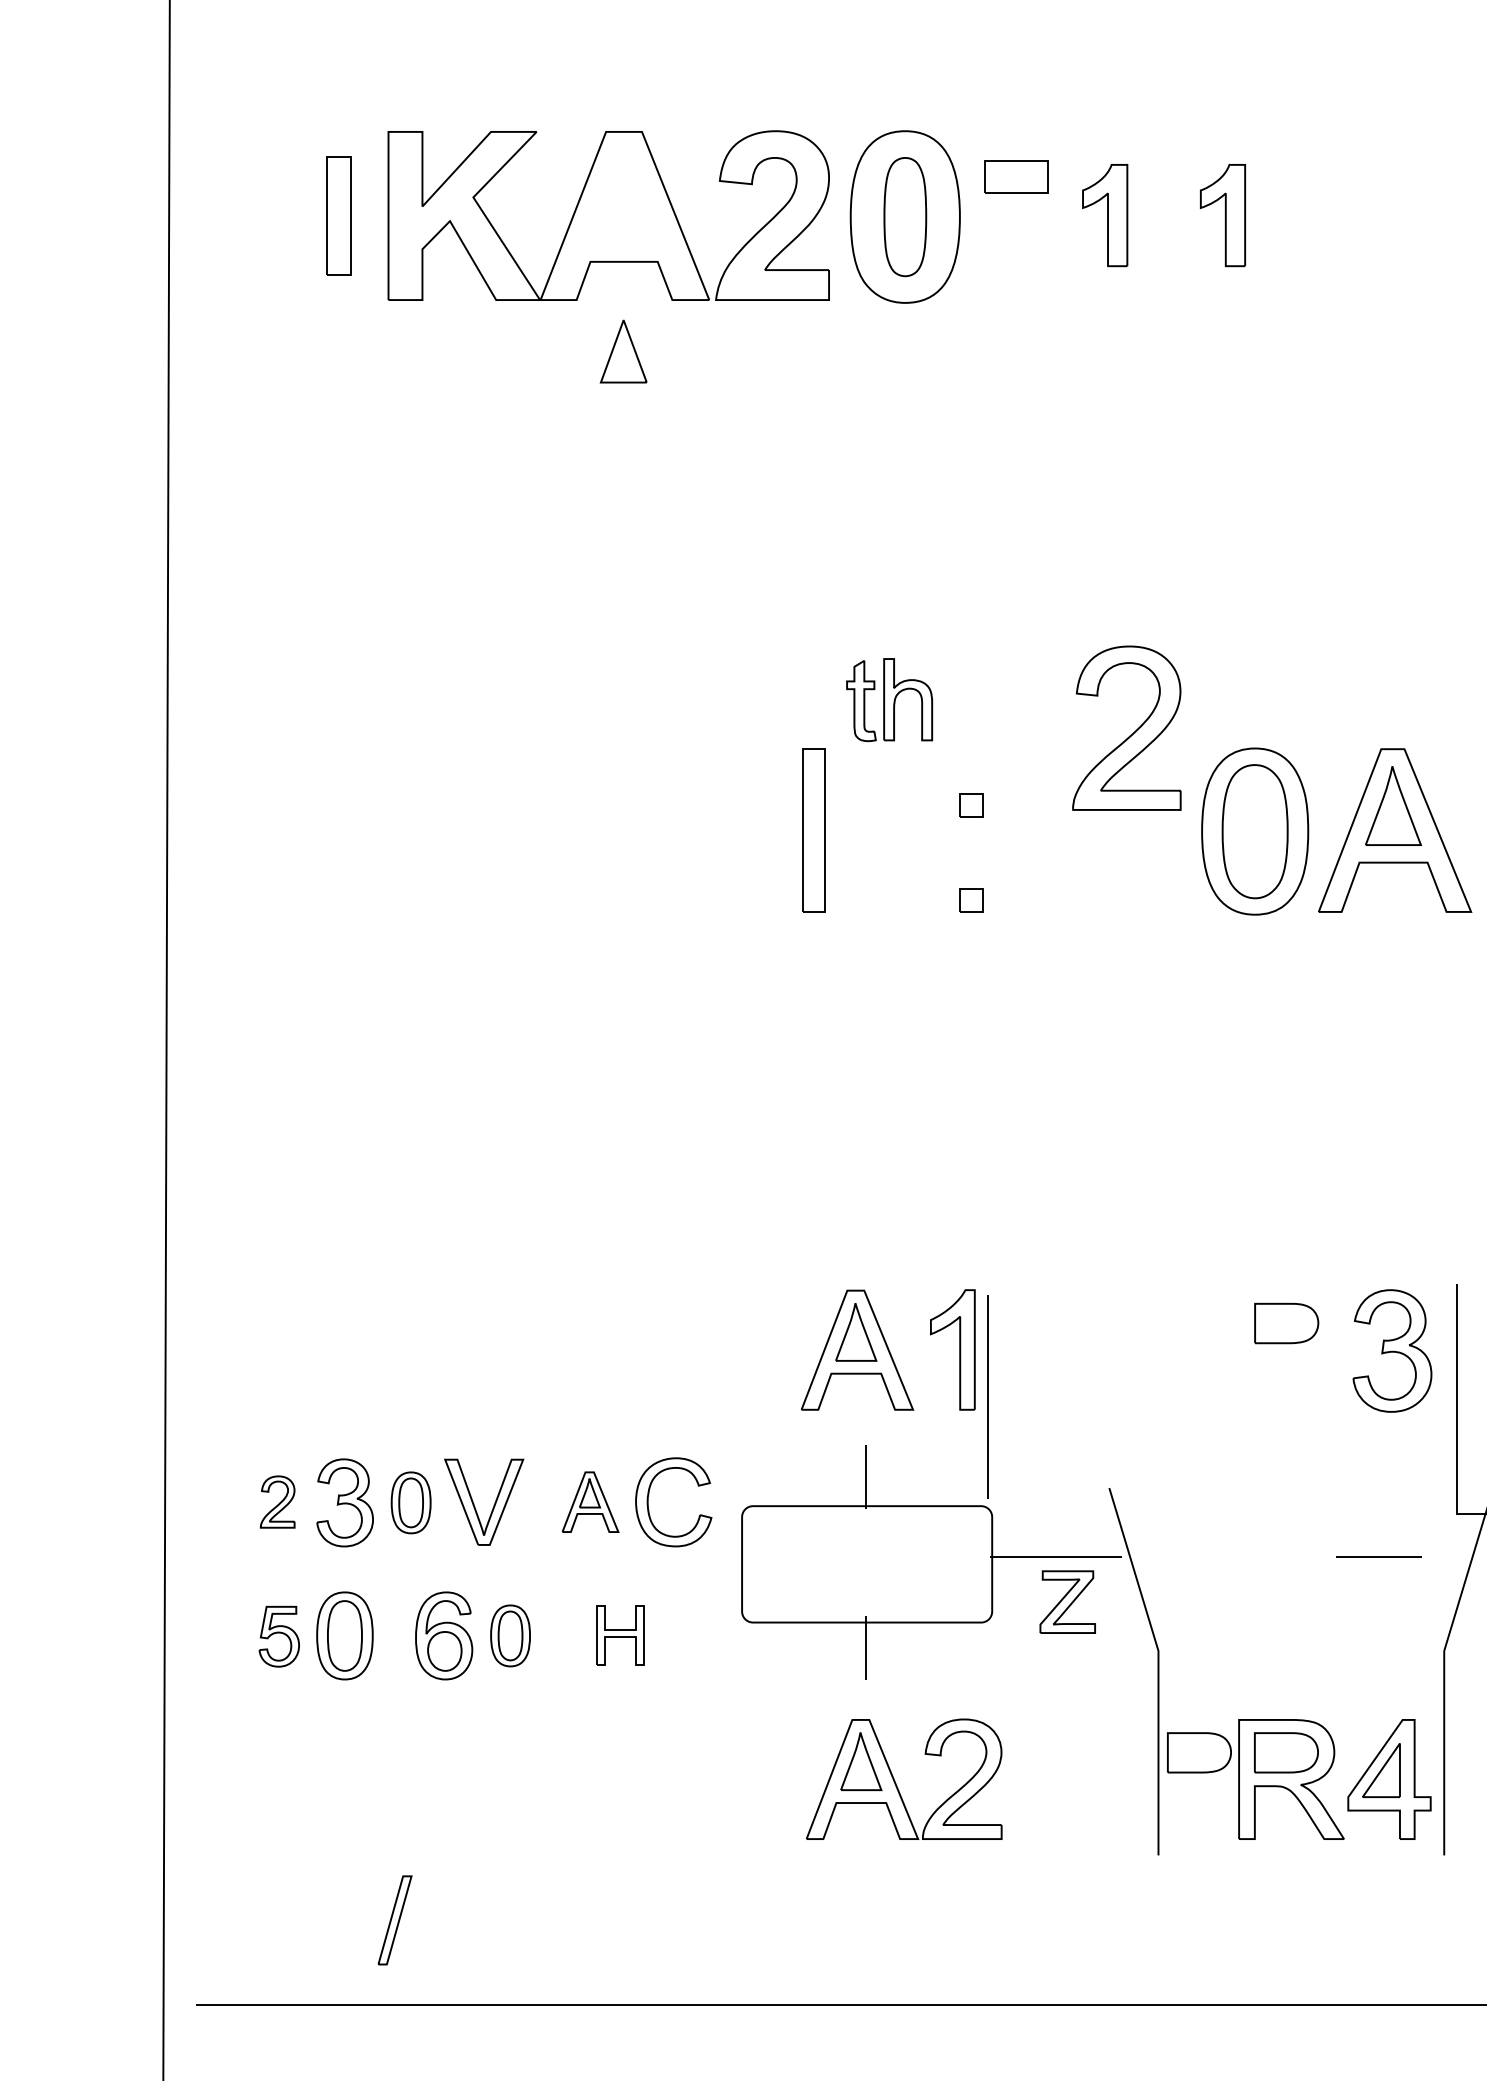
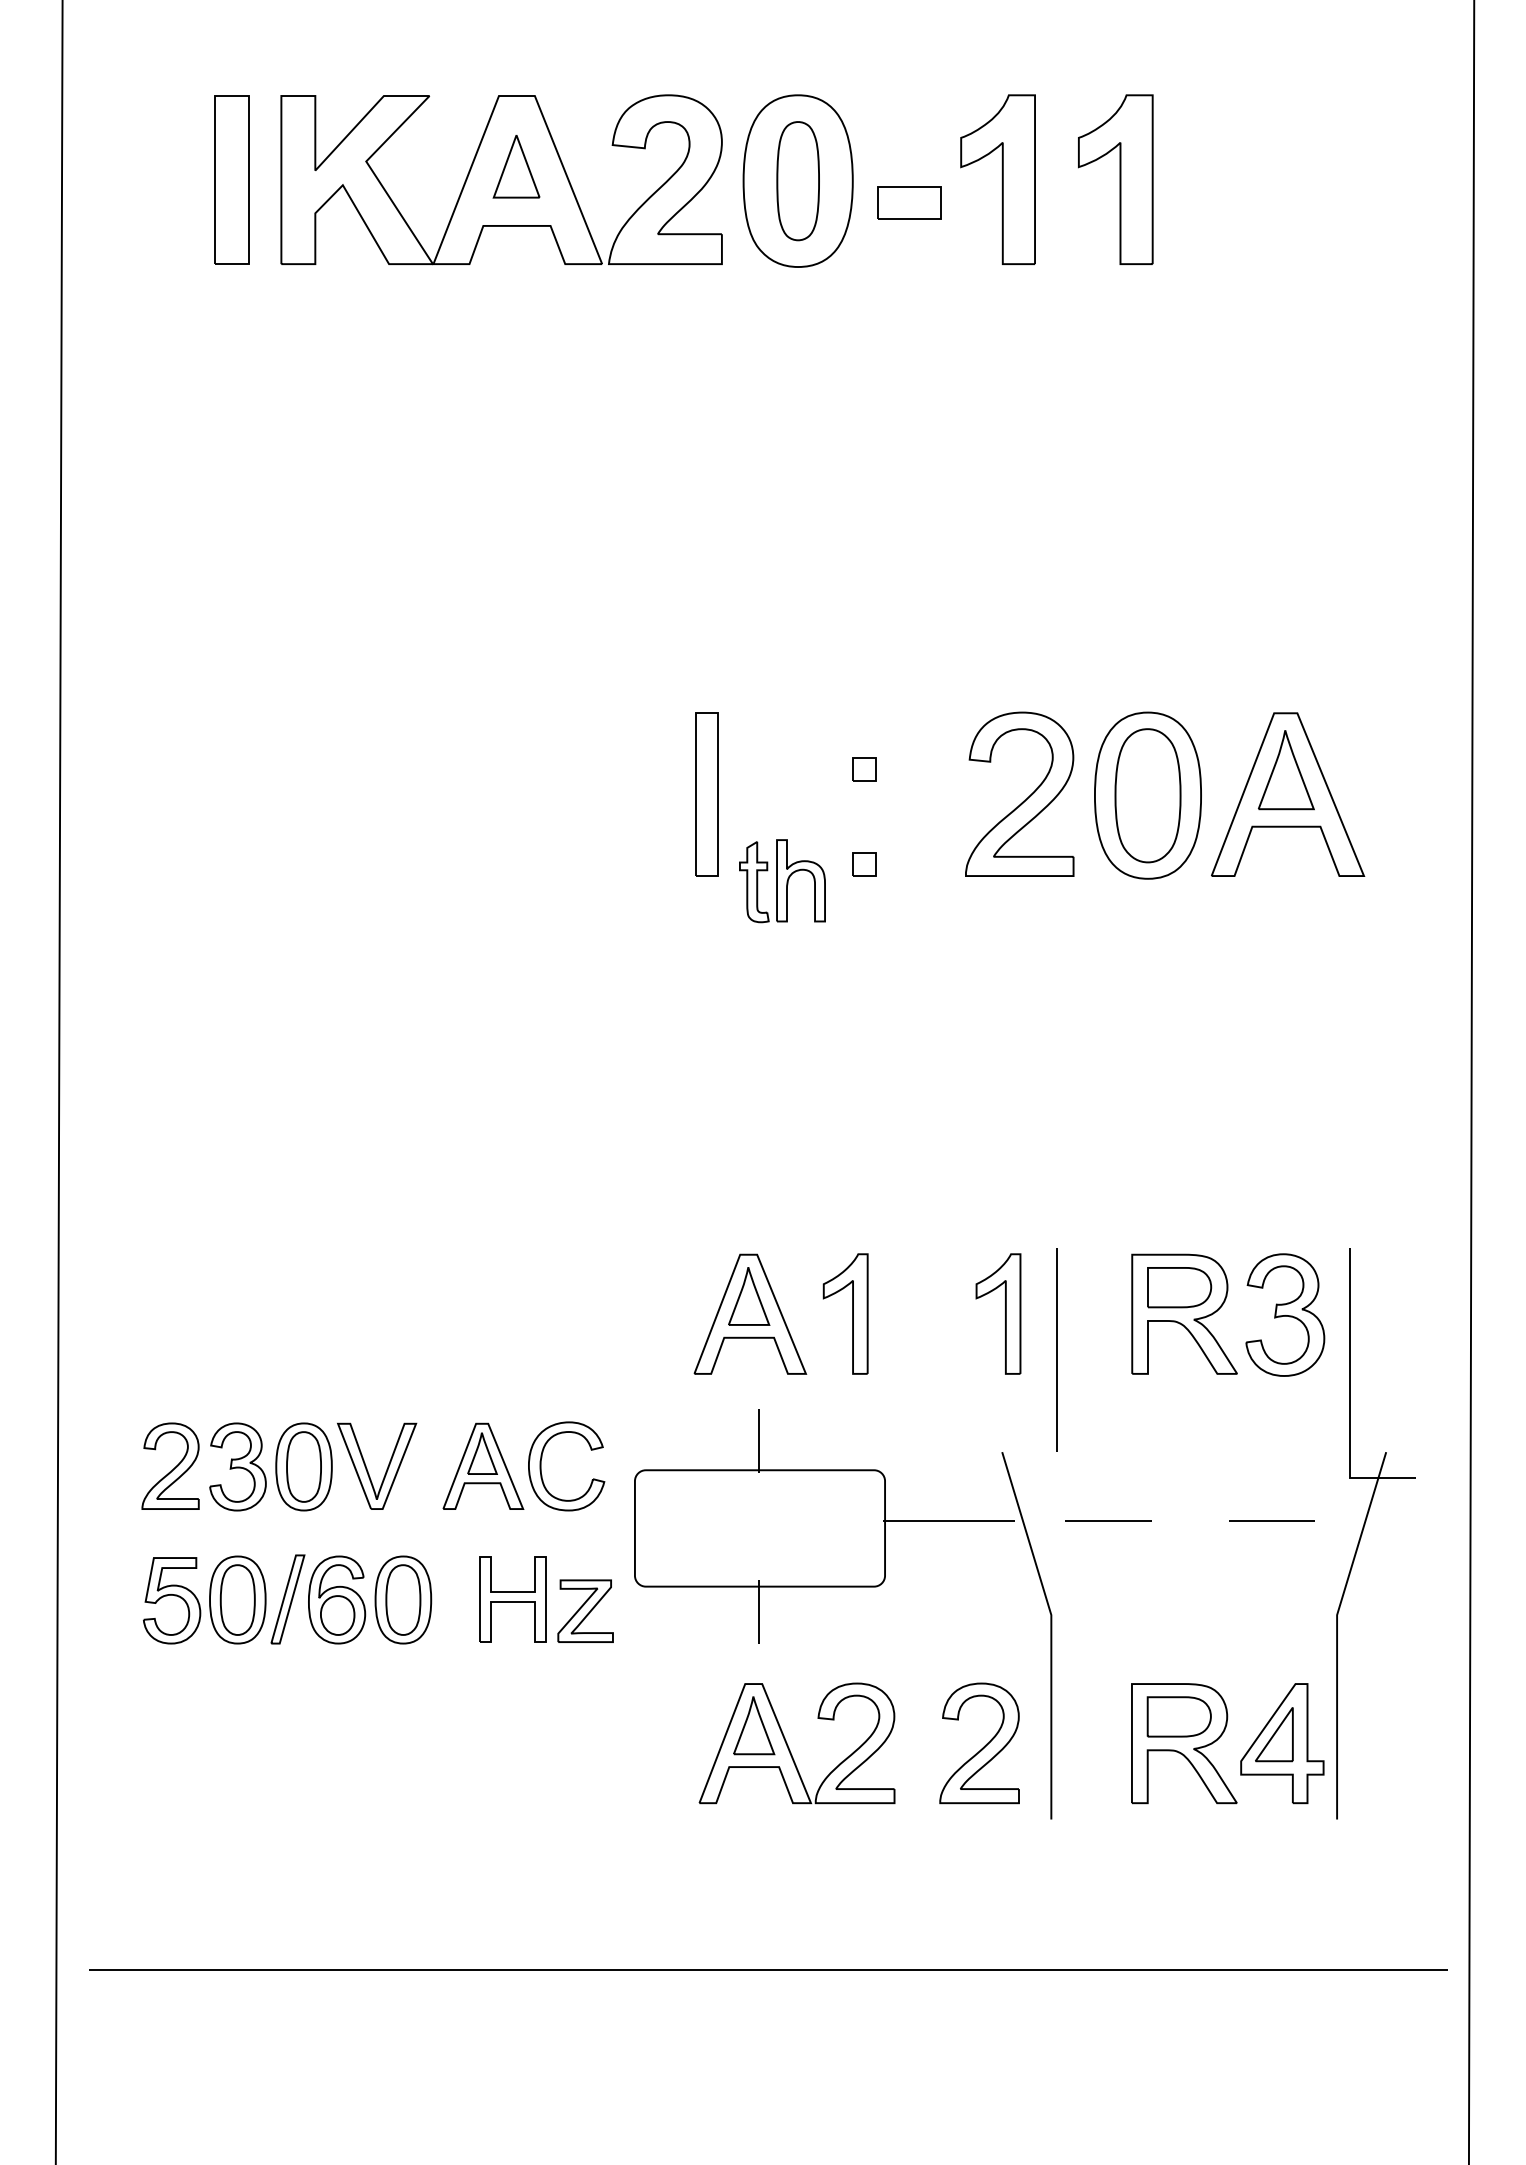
part: (1016, 176) -> (909, 202), moved
part: (338, 215) -> (231, 179), size x1.43
part: (1104, 215) -> (997, 179), size x1.67
part: (1222, 215) -> (1115, 179), size x1.67
part: (623, 351) -> (516, 166), moved
part: (889, 700) -> (782, 881), moved
part: (1130, 734) -> (1023, 800), moved
part: (1112, 1349) -> (1005, 1313), added
part: (1291, 1349) -> (1184, 1313), added
line: (987, 1396) -> (1056, 1349), moved
part: (277, 1501) -> (170, 1465), size x1.67
part: (590, 1501) -> (483, 1465), size x1.43
part: (410, 1502) -> (303, 1466), size x1.43
line: (1215, 1556) -> (1108, 1520), added
part: (1067, 1601) -> (585, 1610), moved
part: (510, 1635) -> (403, 1599), size x1.43
part: (619, 1635) -> (512, 1599), size x1.43
part: (279, 1636) -> (172, 1600), size x1.43
part: (1198, 1752) -> (1091, 1716), removed
part: (1086, 1779) -> (979, 1743), added
part: (394, 1920) -> (287, 1599), moved

